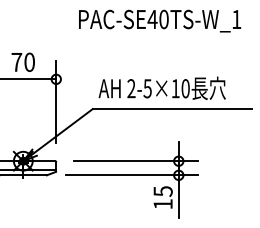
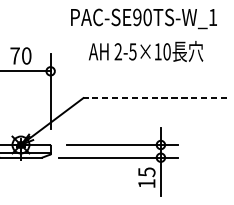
text: (152, 19) -> (137, 17), PAC-SE40TS-W_1 -> PAC-SE90TS-W_1
text: (161, 87) -> (145, 50), moved
line: (172, 109) -> (155, 98), solid -> dashed

